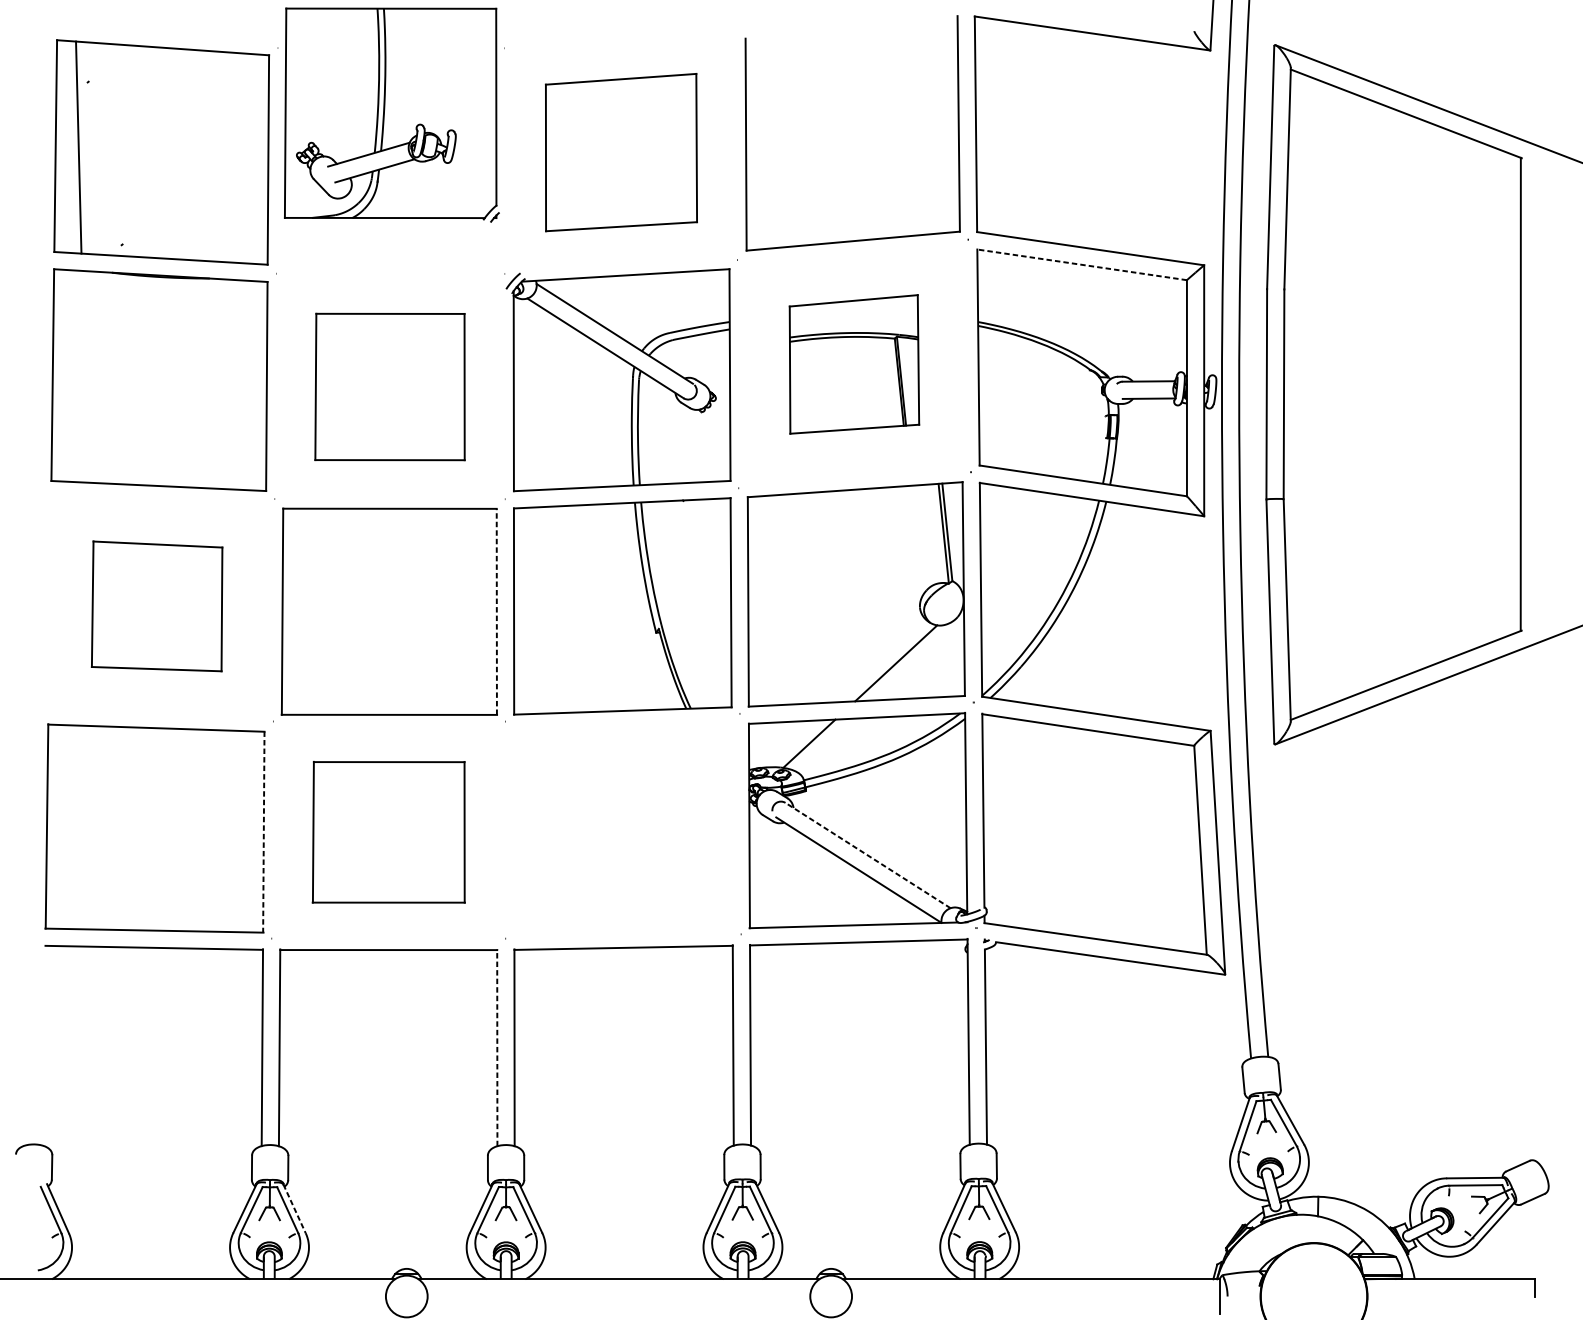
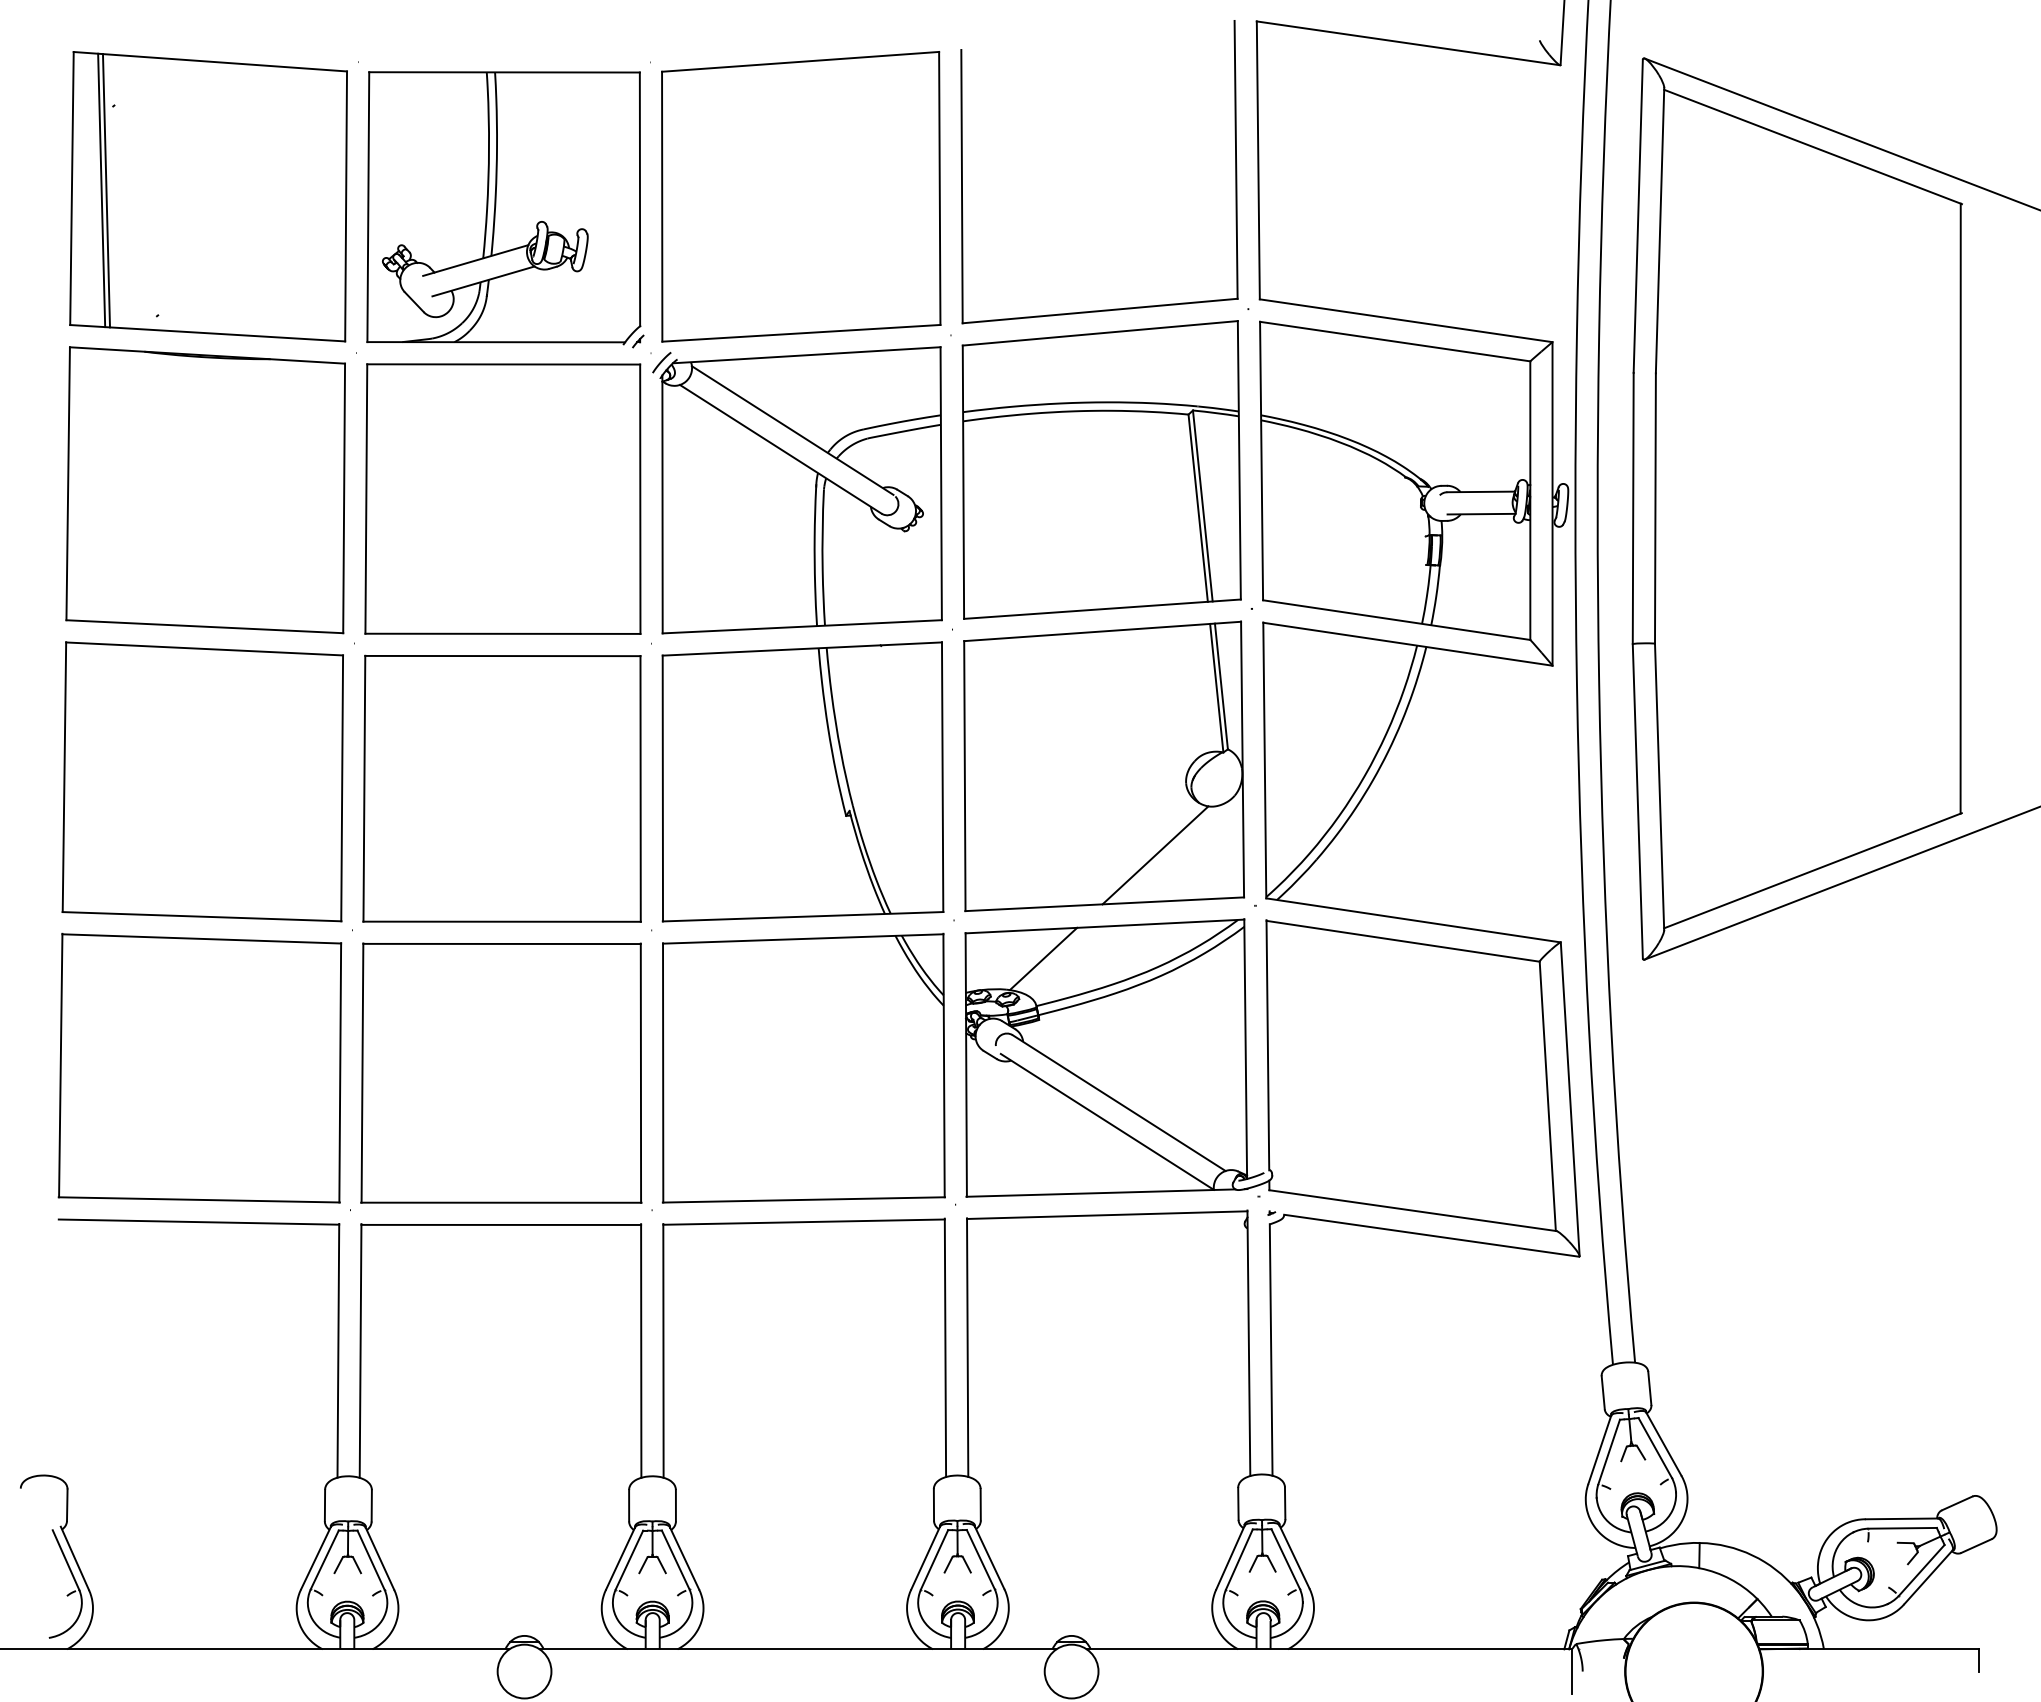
part: (392, 115) -> (505, 209), moved
line: (82, 147) -> (106, 190), added
part: (621, 152) -> (801, 196), size x1.43
line: (1082, 264) -> (1395, 341), dashed -> solid
part: (854, 364) -> (1101, 469), size x1.67
part: (389, 386) -> (502, 498), size x1.43
part: (156, 606) -> (202, 781), size x1.67
line: (496, 611) -> (640, 788), dashed -> solid
part: (623, 827) -> (803, 1067), added
line: (264, 831) -> (340, 1072), dashed -> solid
part: (388, 831) -> (501, 1072), size x1.43
line: (867, 855) -> (1118, 1102), dashed -> solid
line: (497, 1047) -> (641, 1350), dashed -> solid
line: (295, 1209) -> (380, 1559), dashed -> solid

